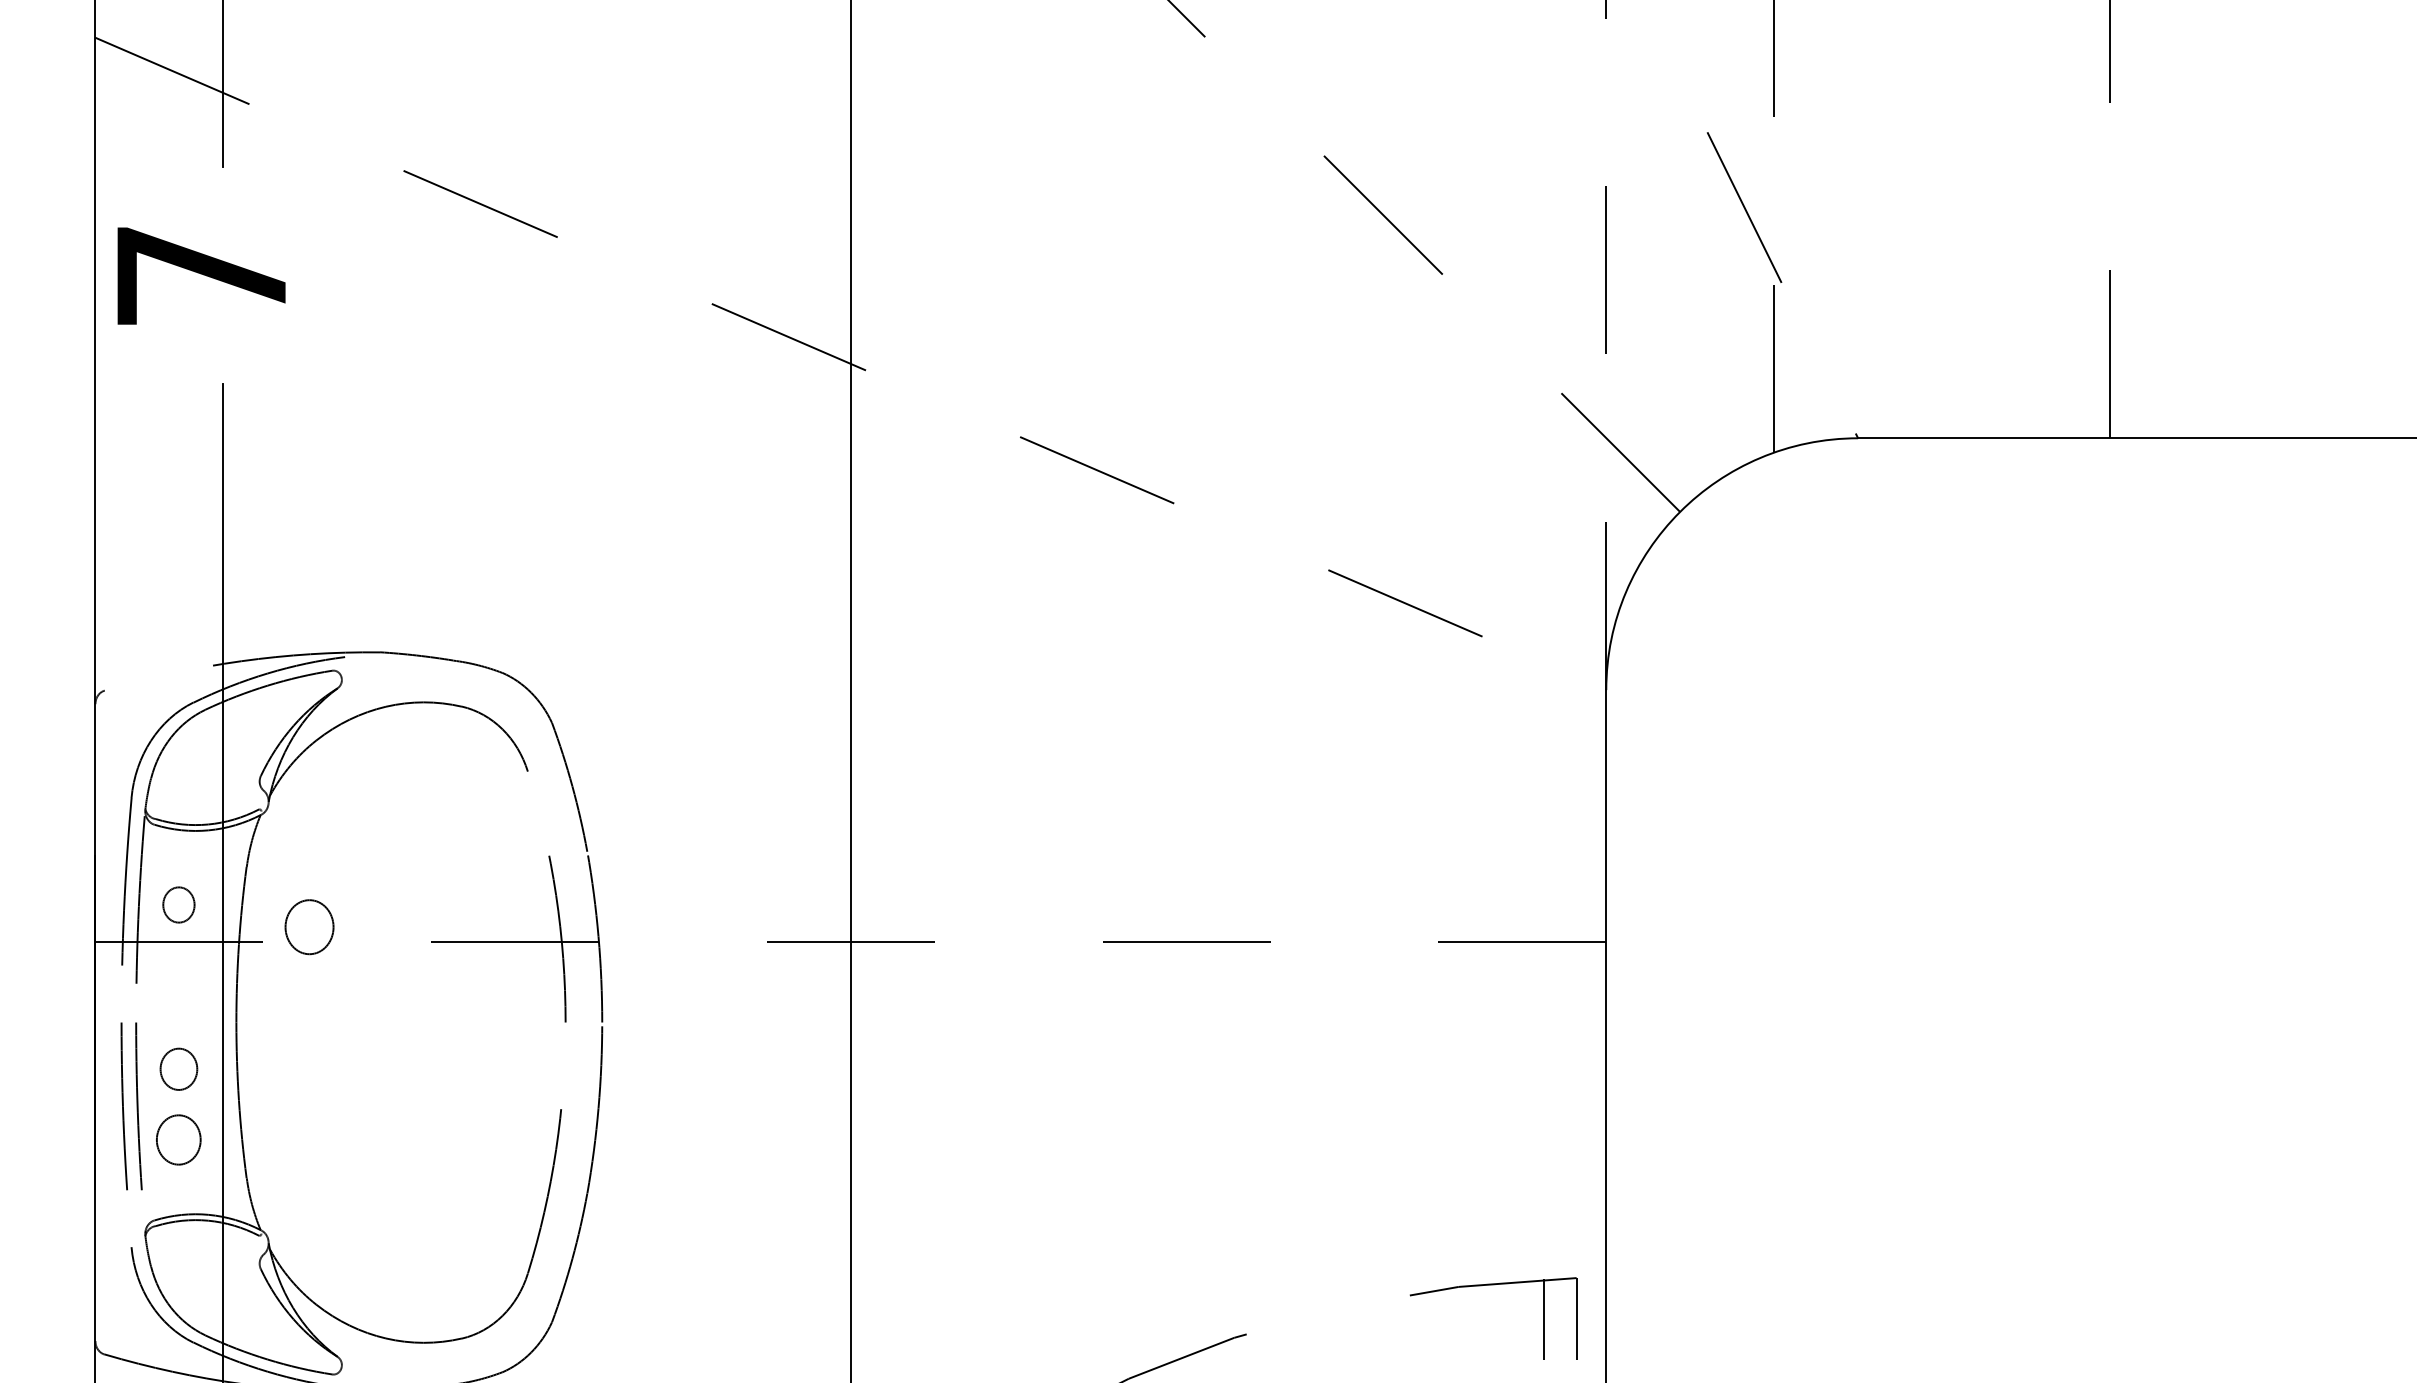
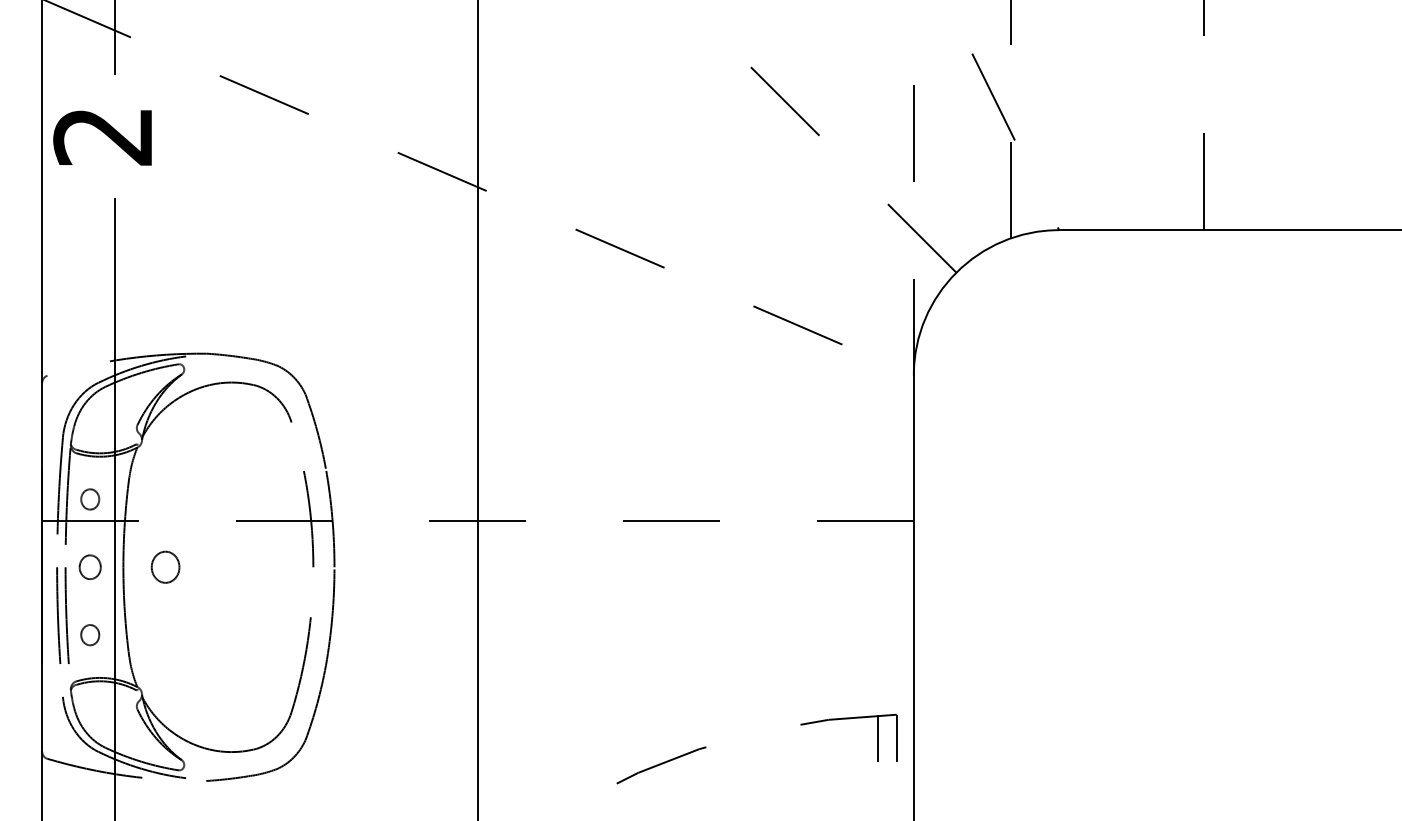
text: (200, 275) -> (102, 136), 7 -> 2
part: (309, 925) -> (165, 566), moved
part: (177, 1069) -> (89, 567), moved
part: (179, 1140) -> (90, 635), size x0.71

